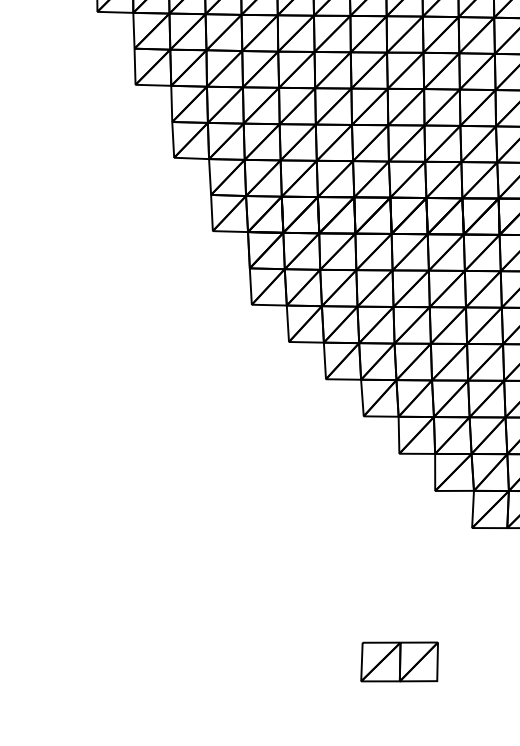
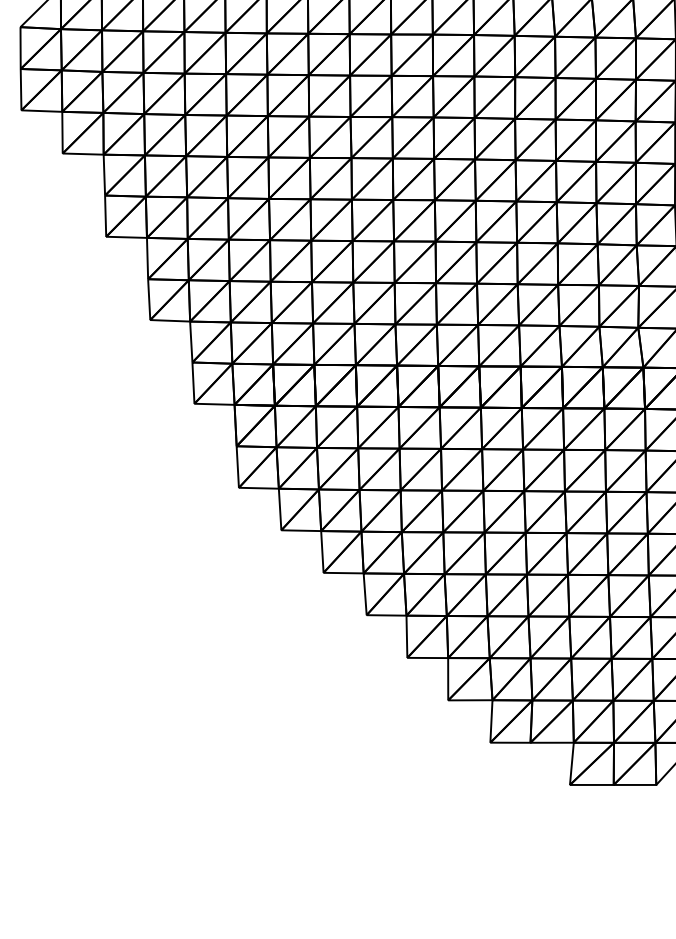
part: (399, 661) -> (407, 895), removed

